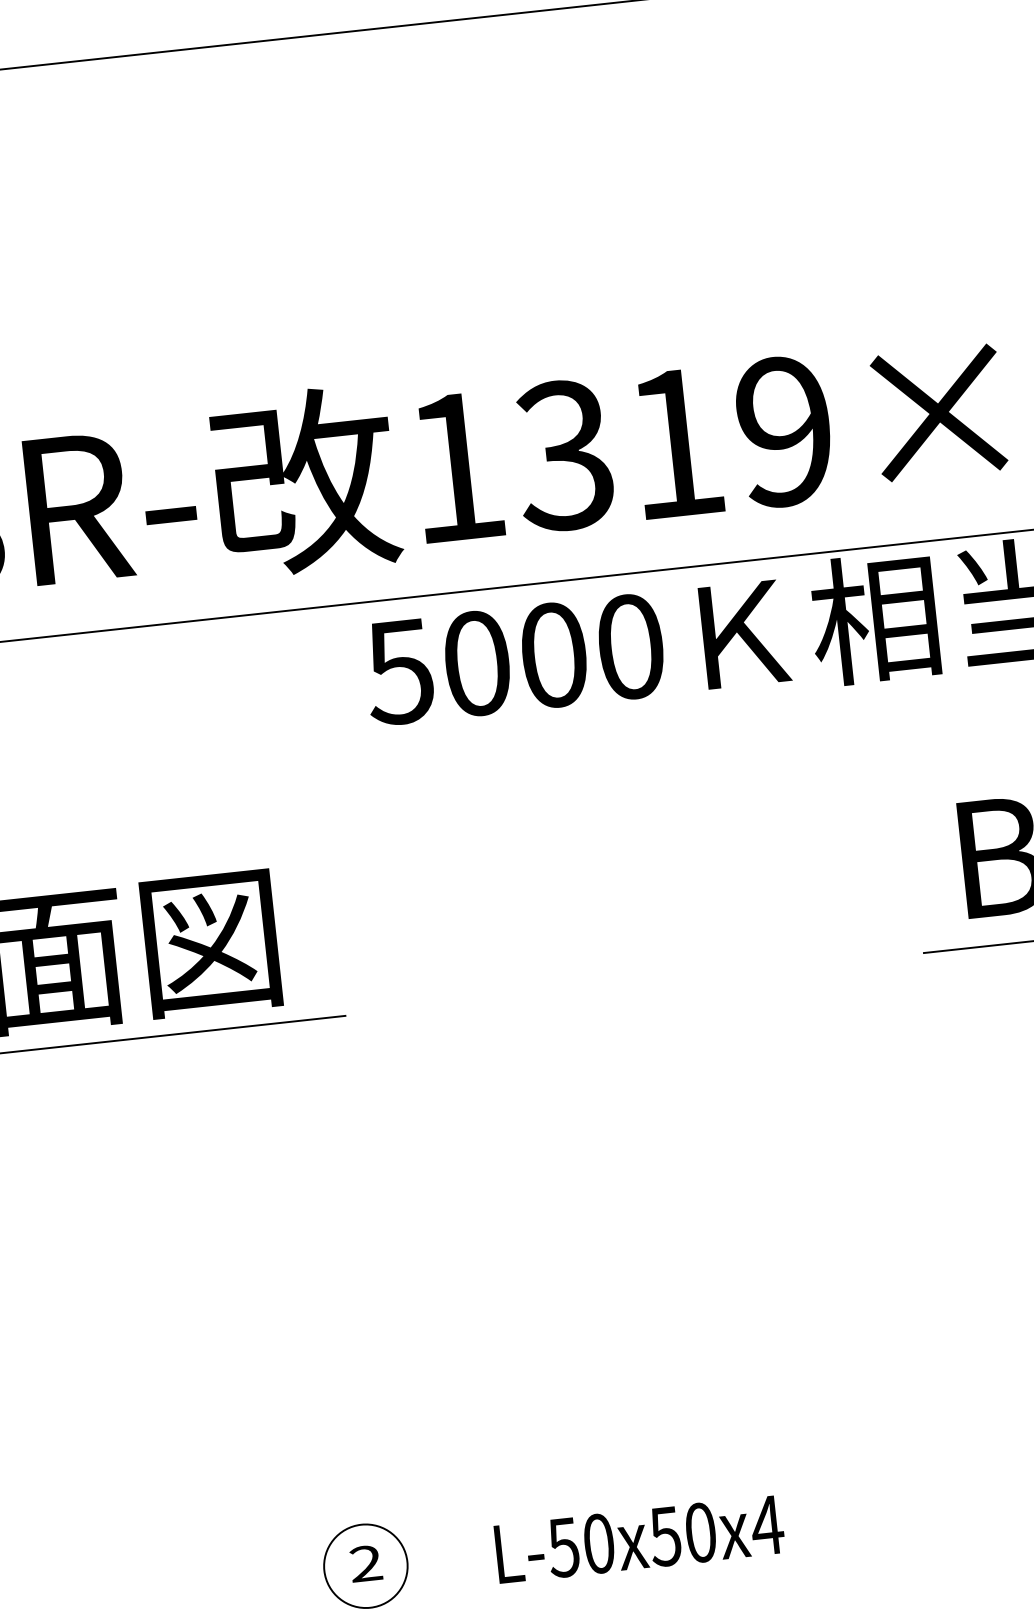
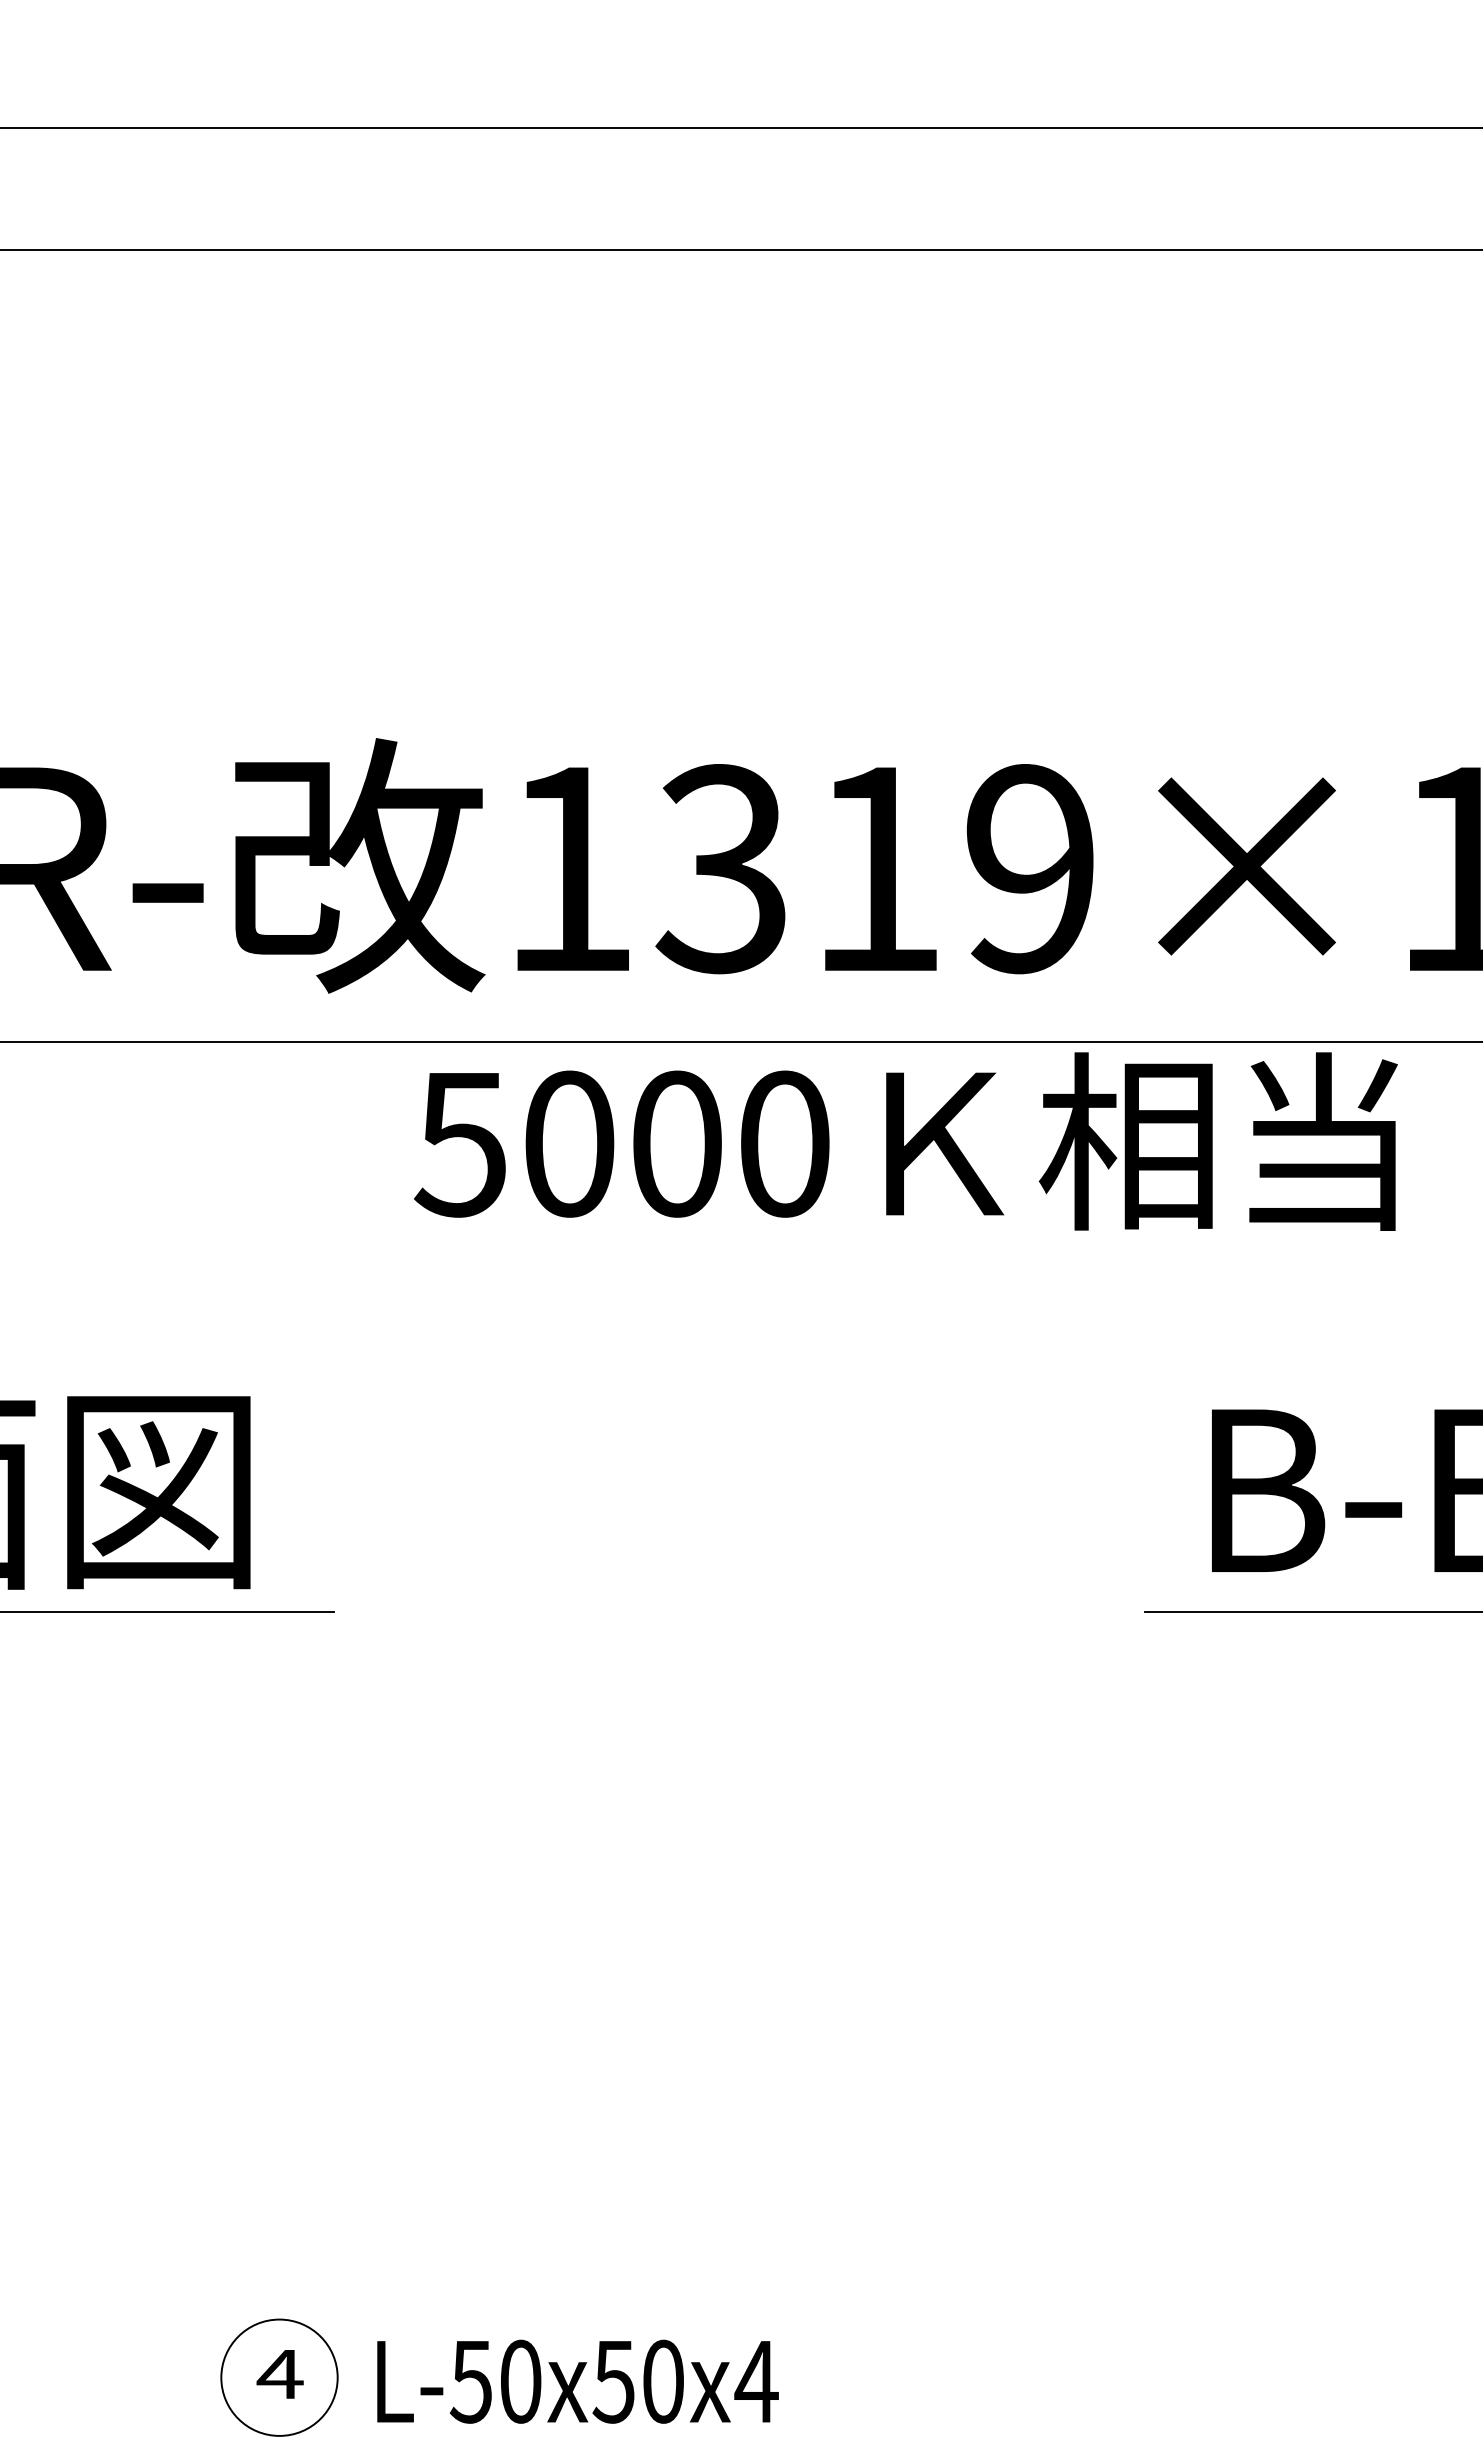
text: (639, 1539) -> (577, 2381), moved
text: (365, 1563) -> (279, 2373), 2 -> 4

